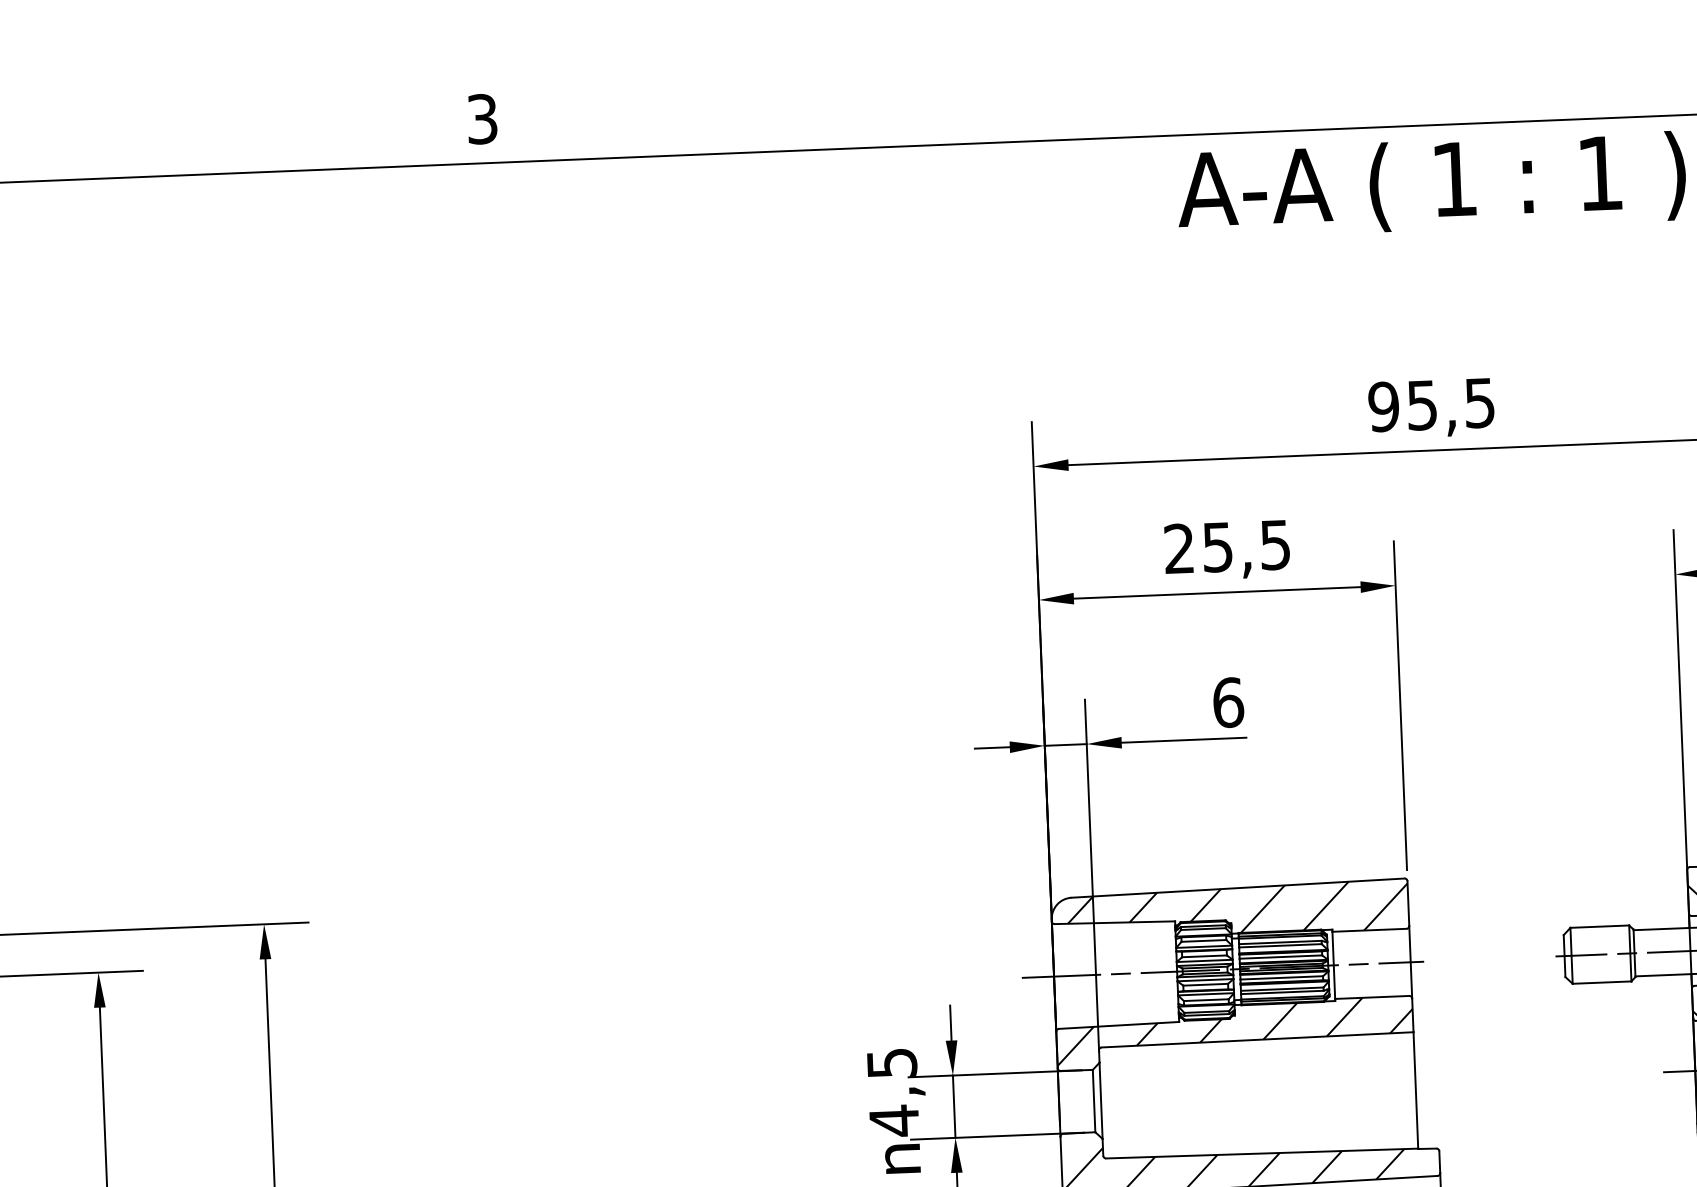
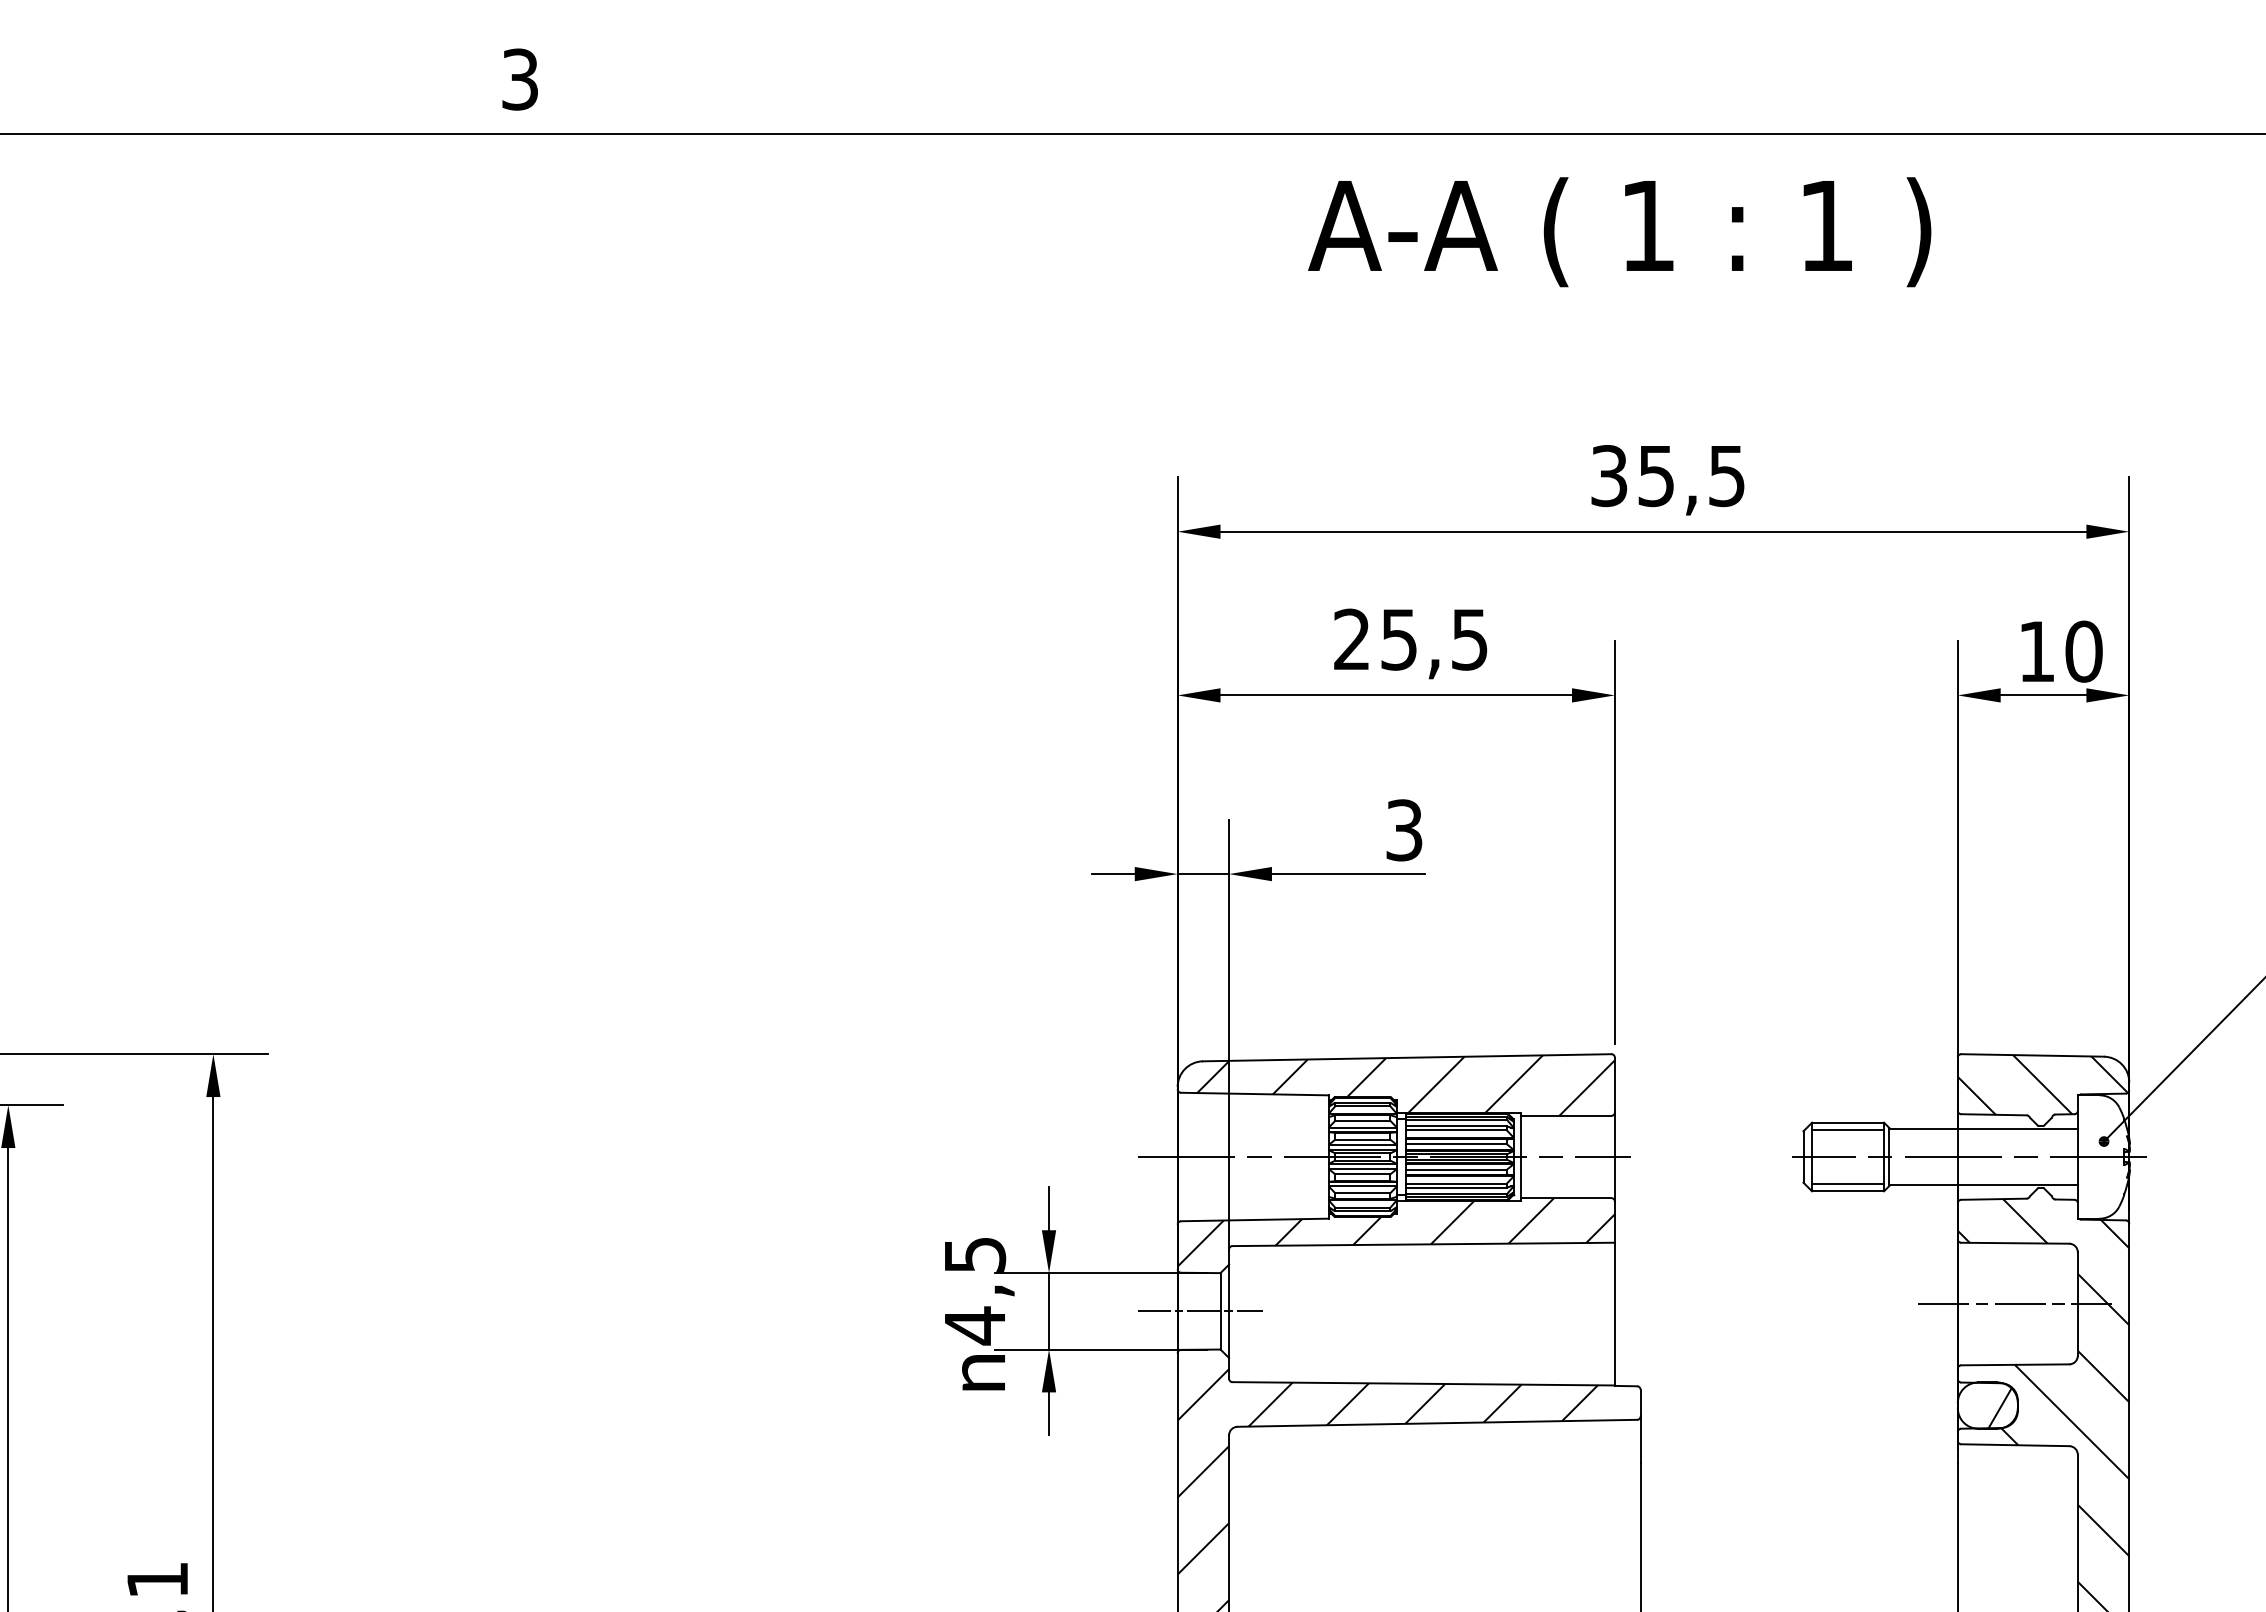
text: (1431, 185) -> (1619, 232), moved
text: (1383, 406) -> (1608, 475), 95,5 -> 35,5
text: (1228, 702) -> (1404, 830), 6 -> 3
line: (1600, 932) -> (1848, 1129), added
line: (1602, 977) -> (1848, 1184), added
line: (1077, 1101) -> (1200, 1311), added

